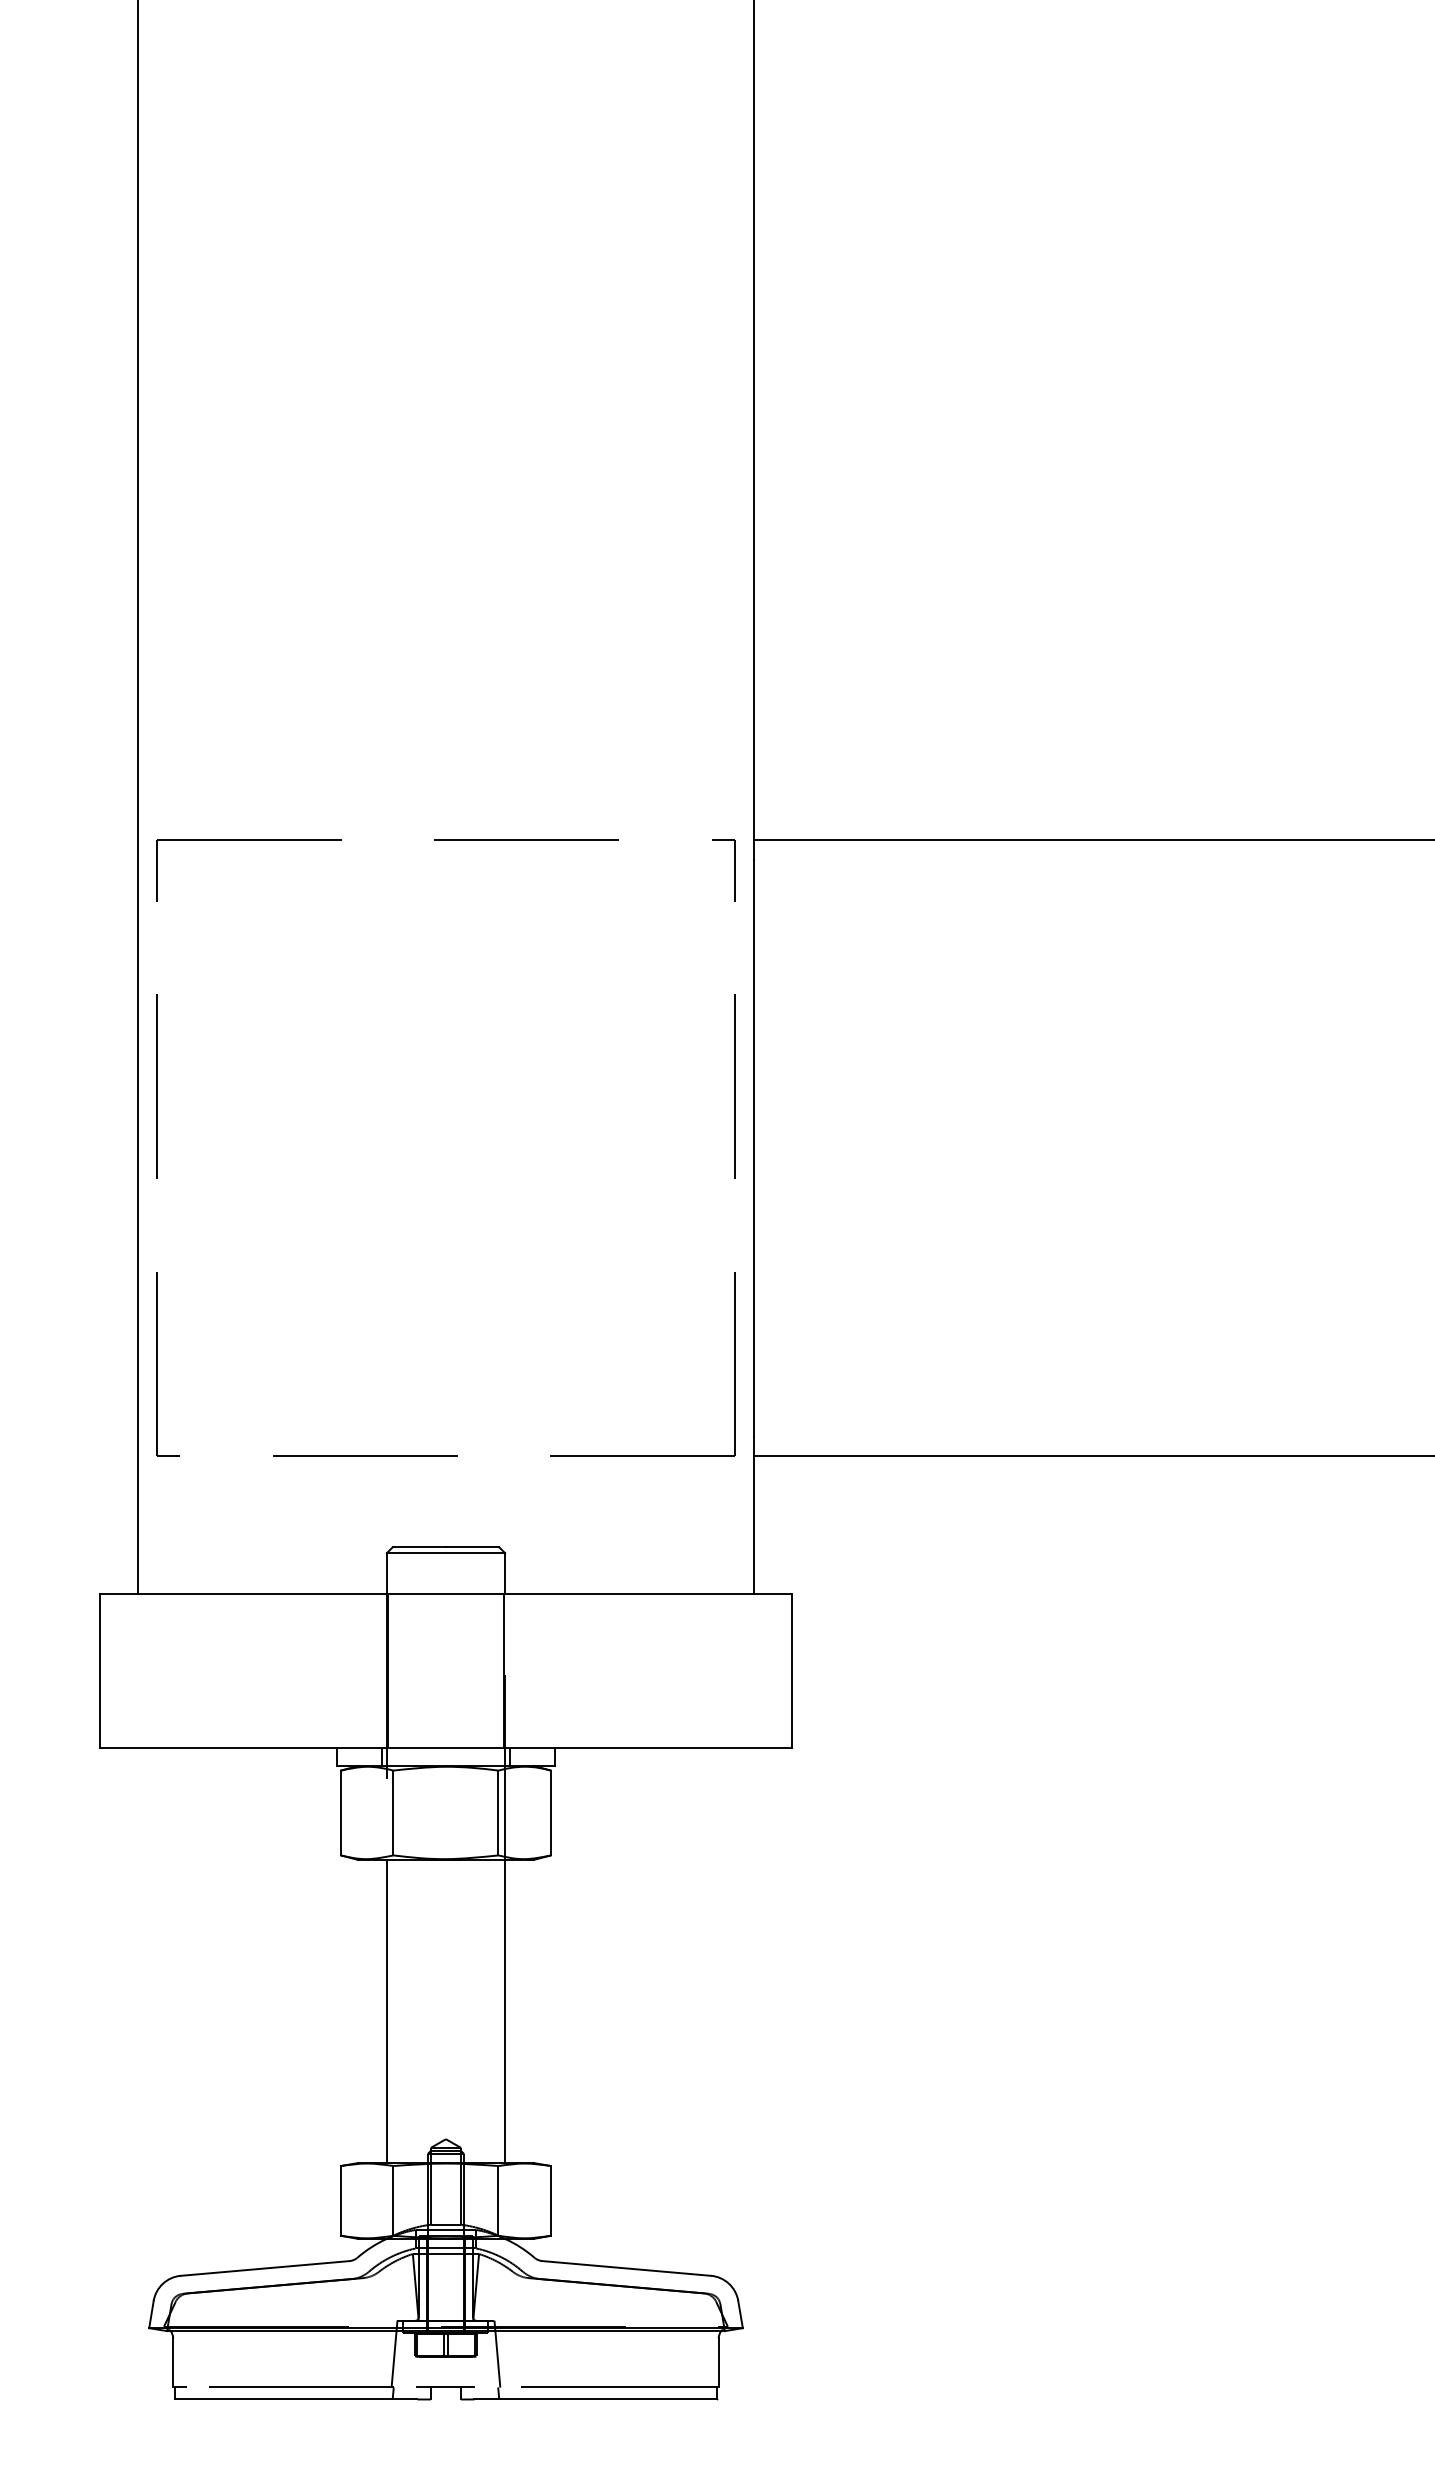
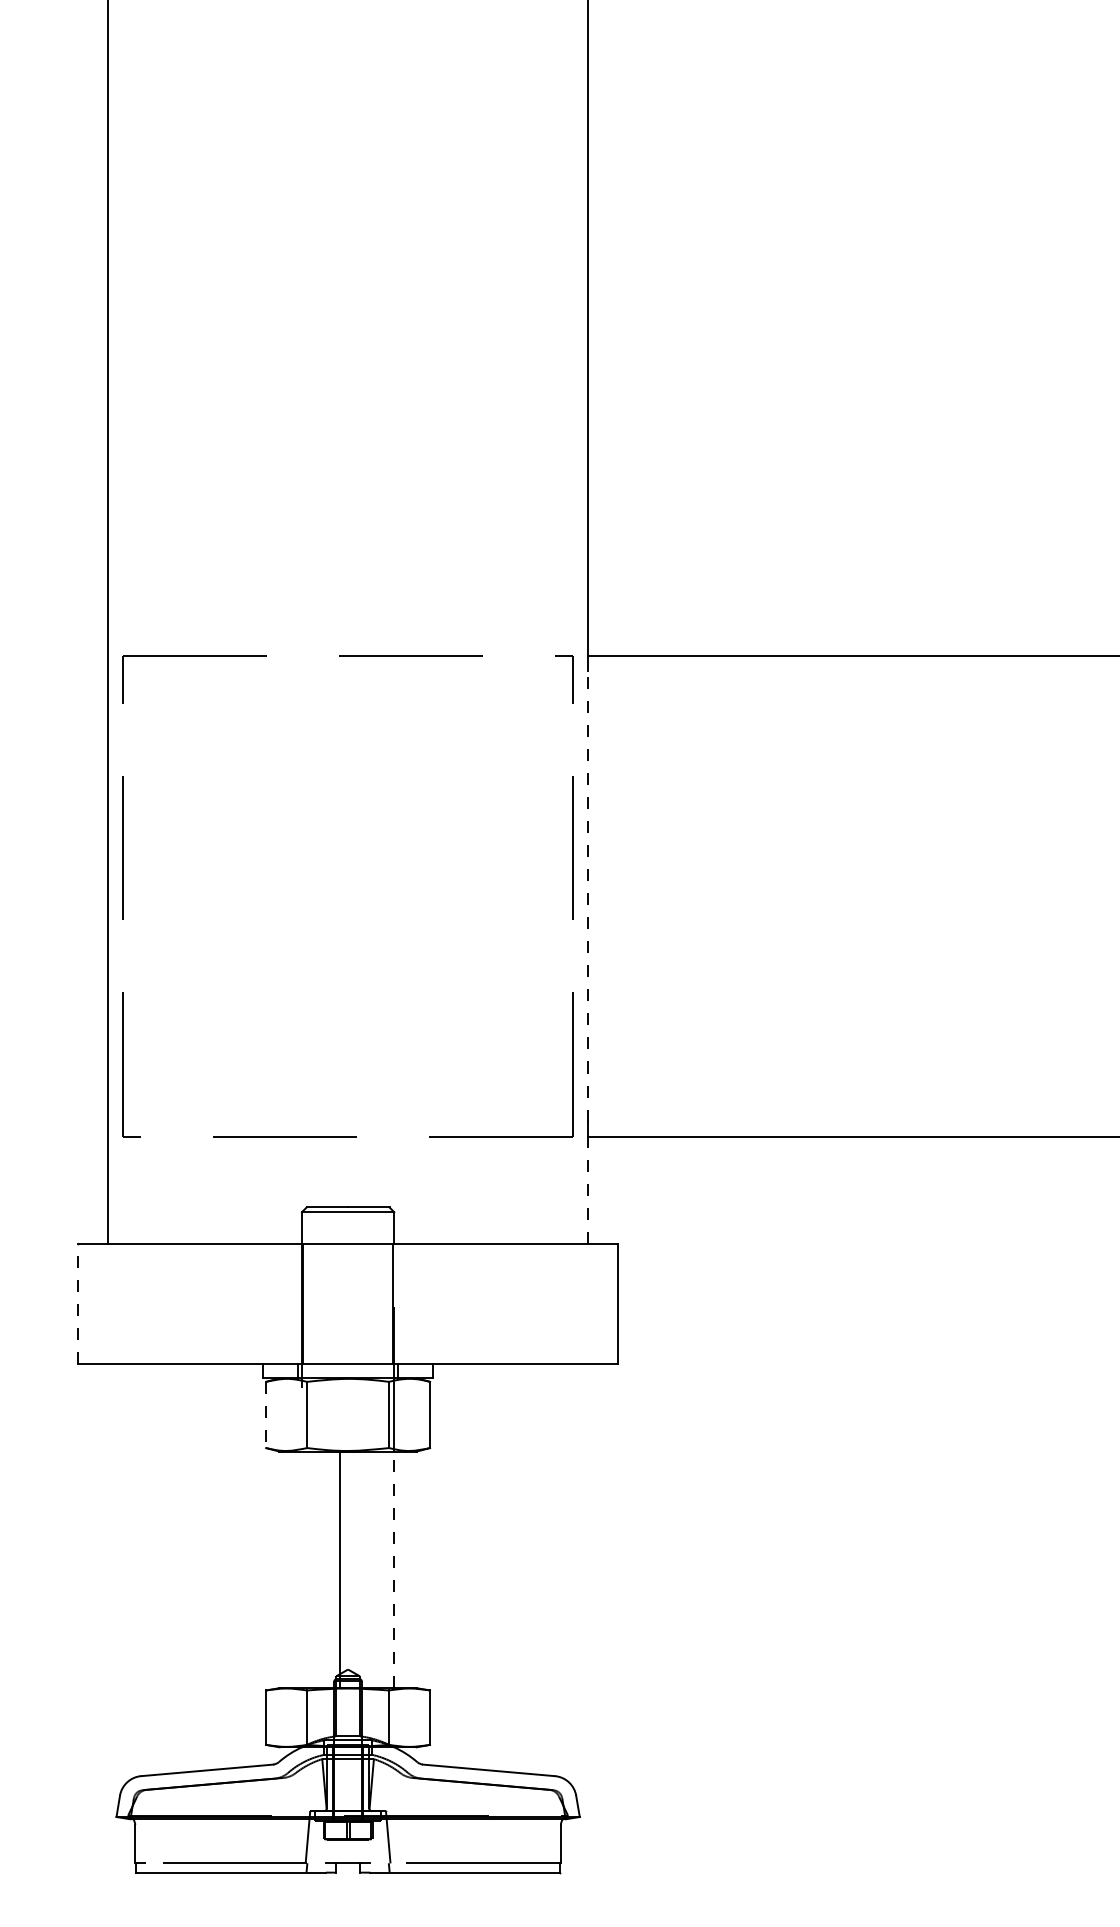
line: (754, 1147) -> (588, 895), solid -> dashed
line: (754, 1525) -> (588, 1190), solid -> dashed
line: (99, 1670) -> (77, 1303), solid -> dashed
line: (341, 1813) -> (266, 1415), solid -> dashed
line: (386, 2011) -> (339, 1569), moved
line: (505, 2011) -> (394, 1569), solid -> dashed

